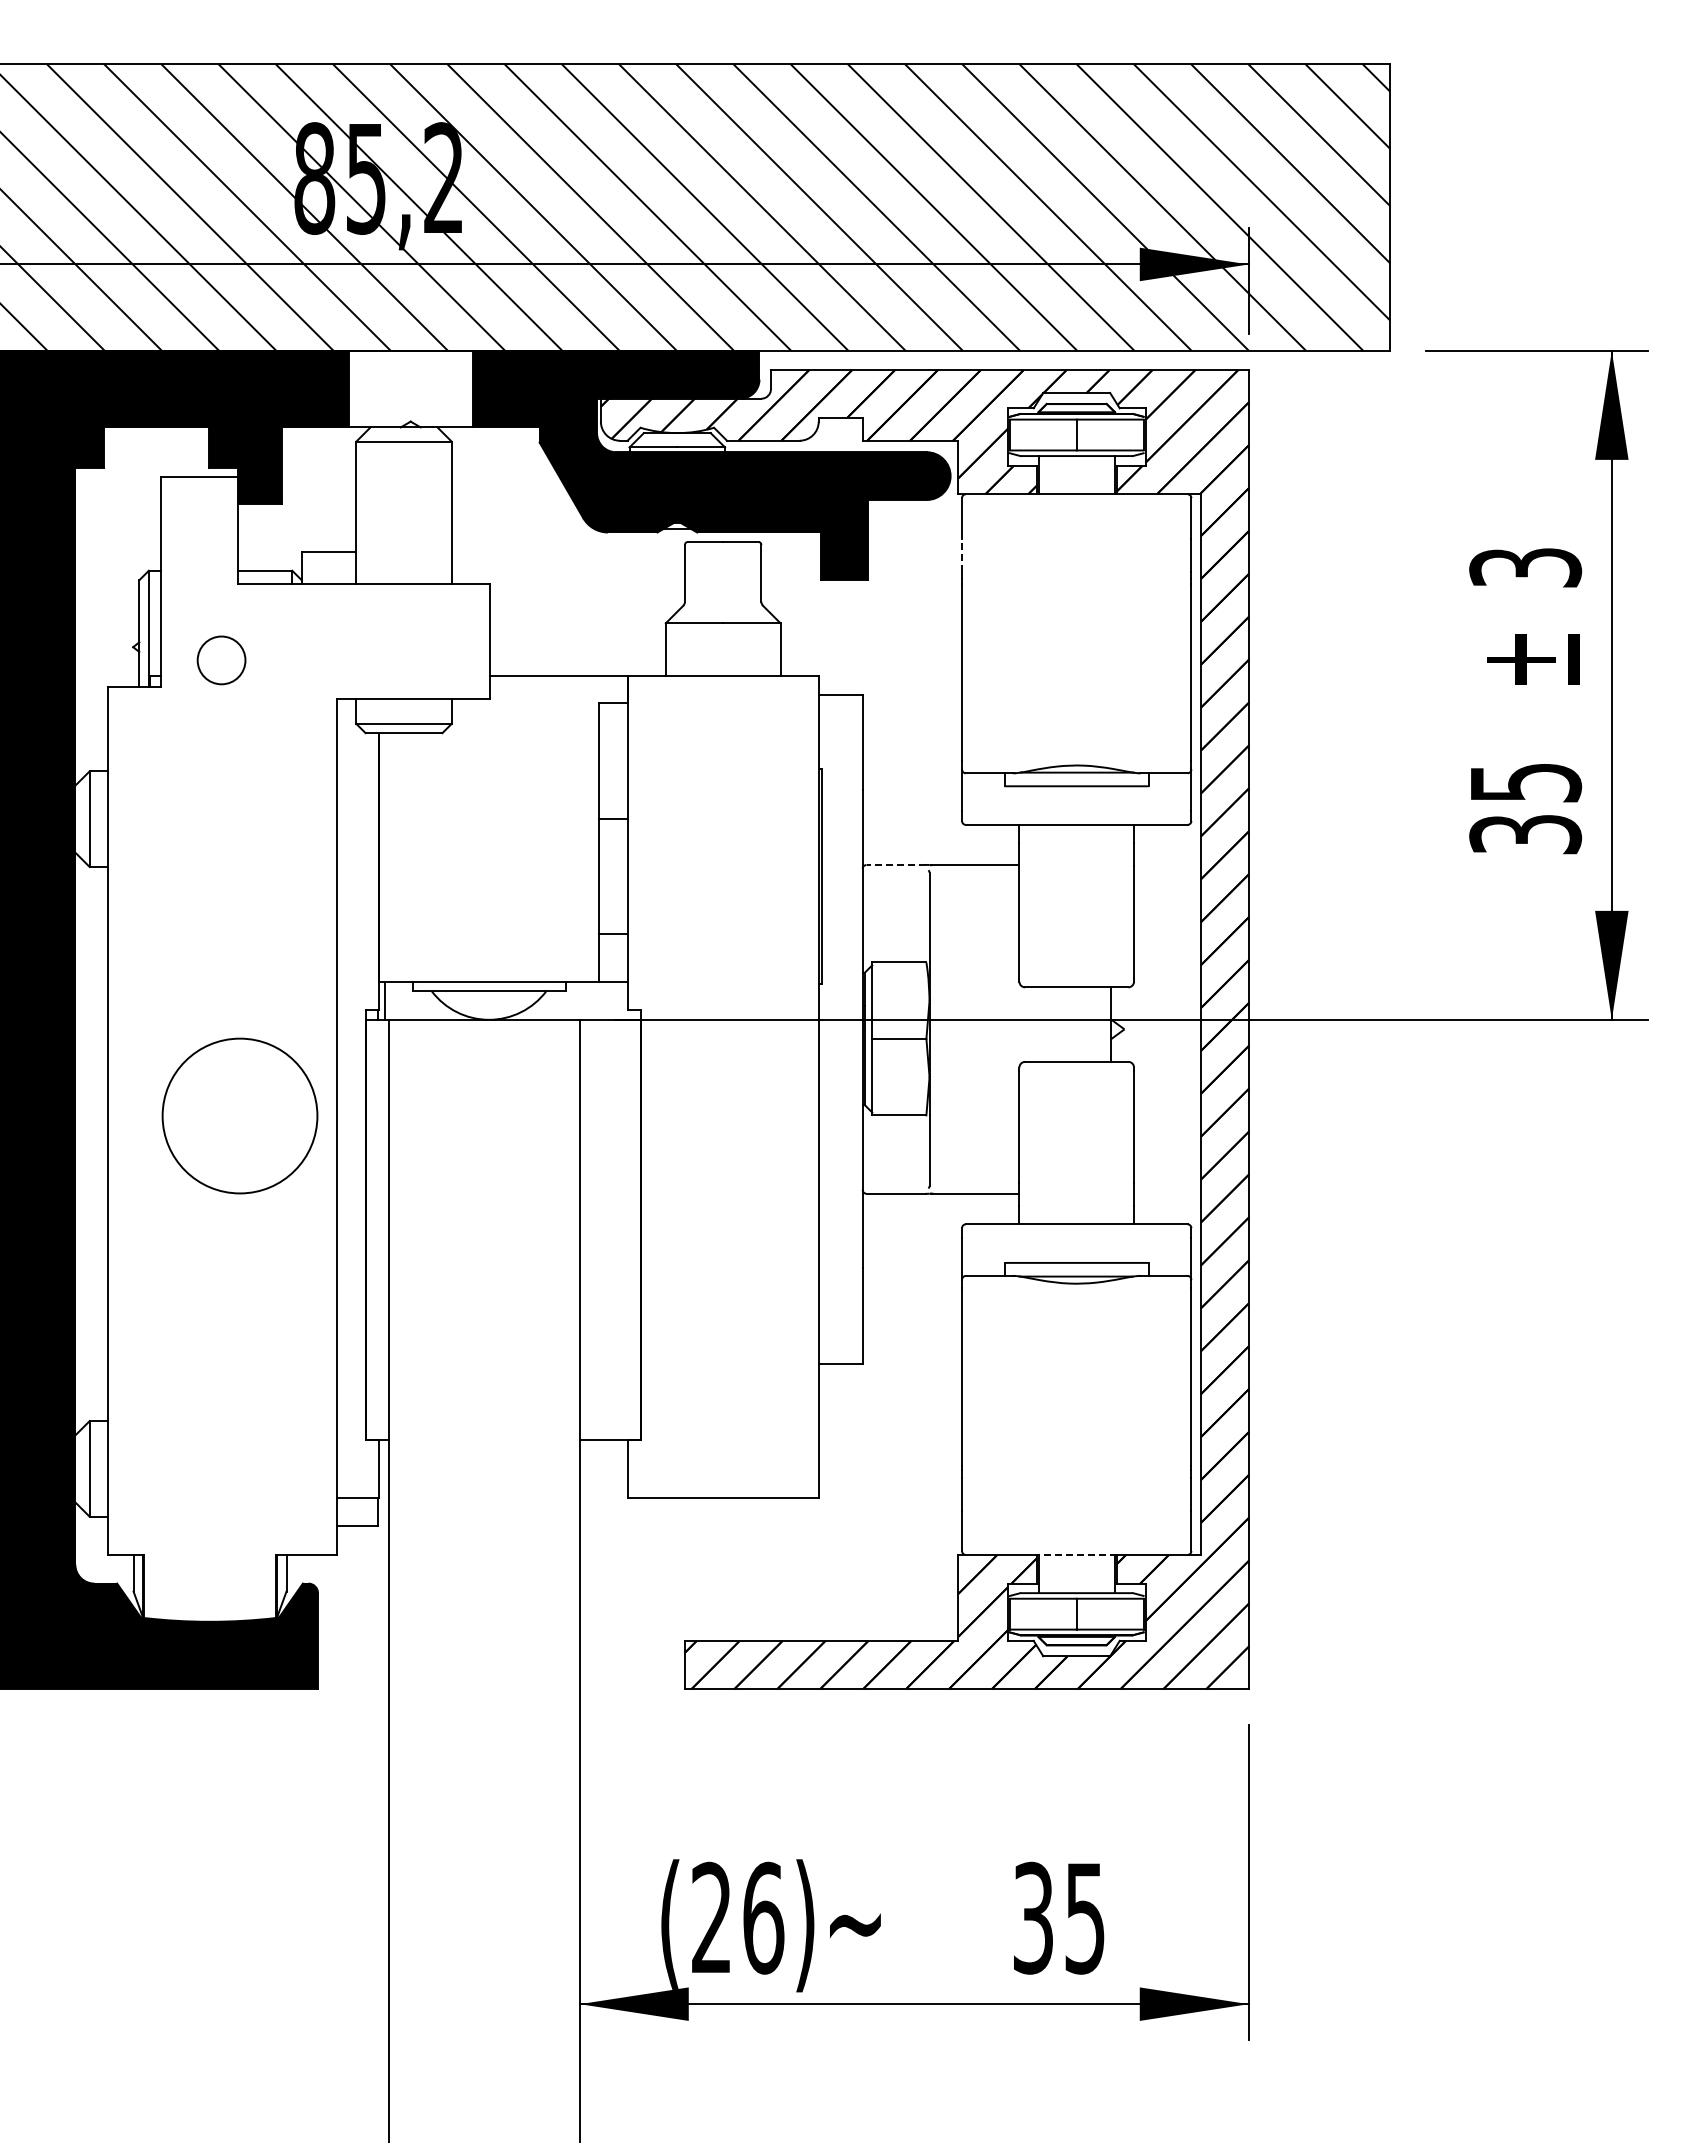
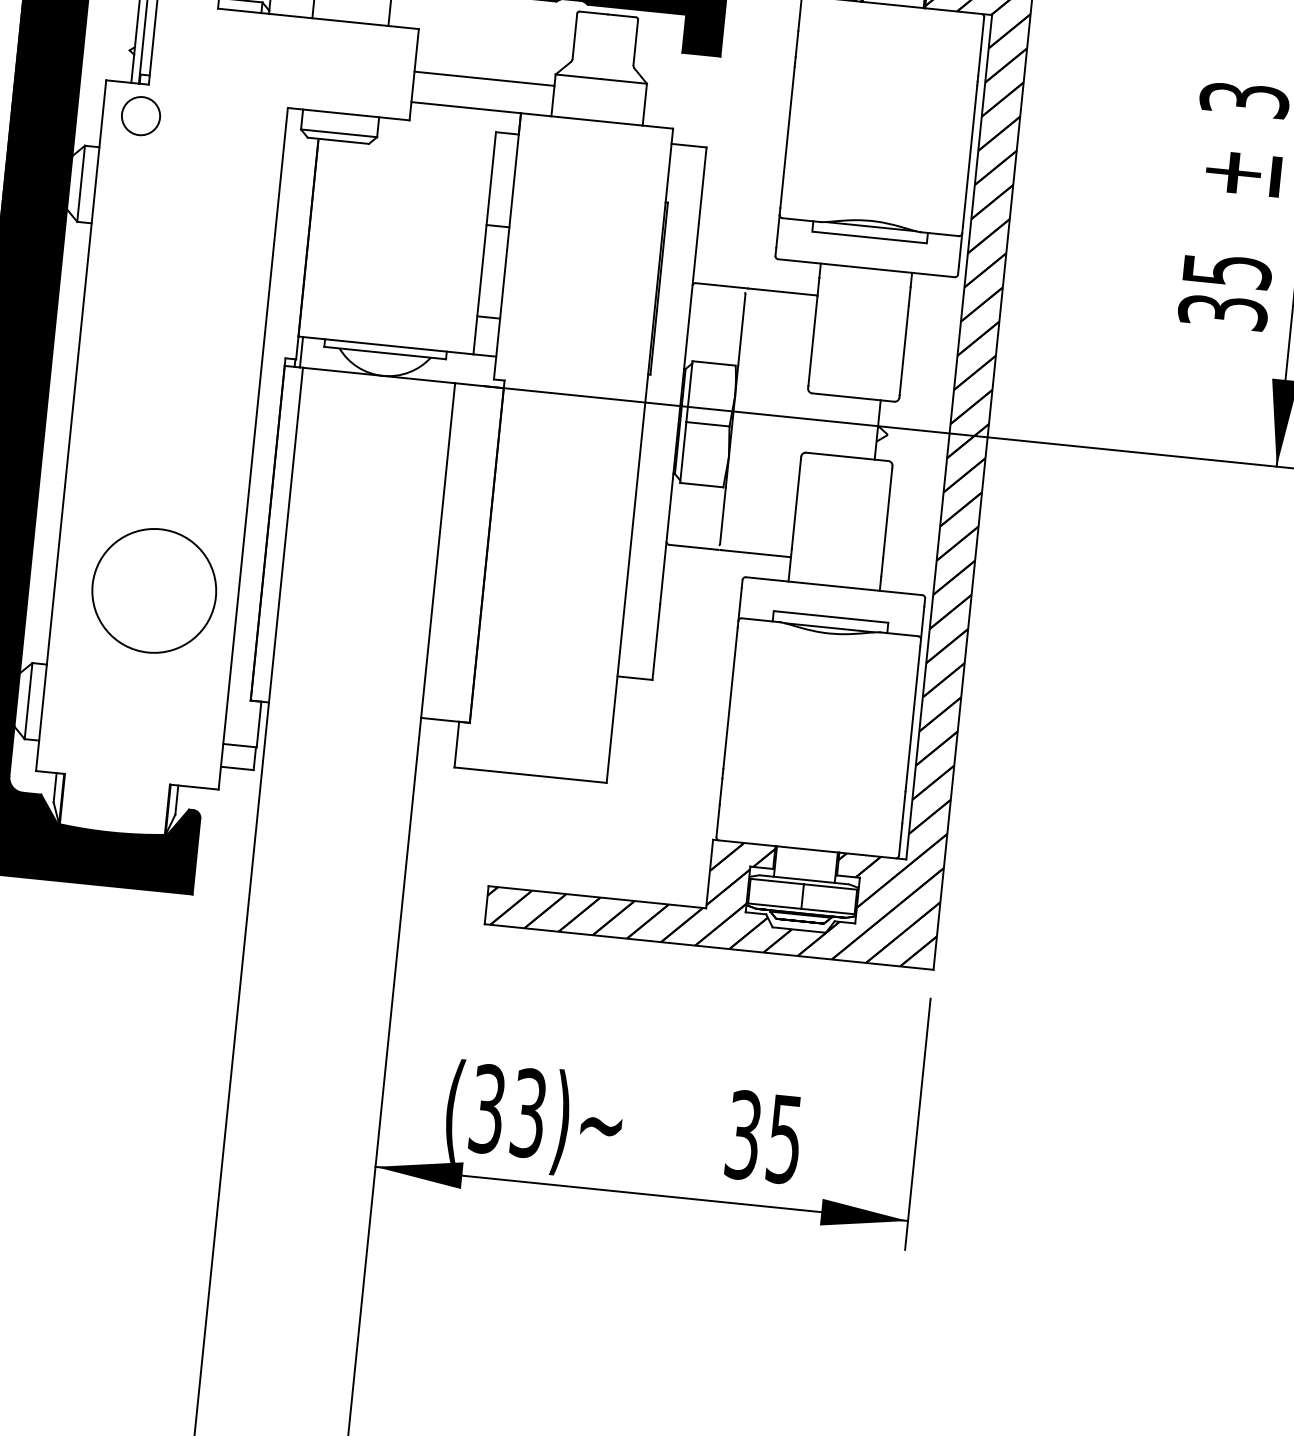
line: (962, 555) -> (797, 44), dashed -> solid
line: (577, 637) -> (484, 78), added
circle: (221, 660) -> (140, 116), moved
line: (896, 865) -> (719, 285), dashed -> solid
circle: (239, 1115) -> (153, 590), moved
line: (1076, 1554) -> (807, 849), dashed -> solid
text: (738, 1917) -> (508, 1110), (26)~ -> (33)~

